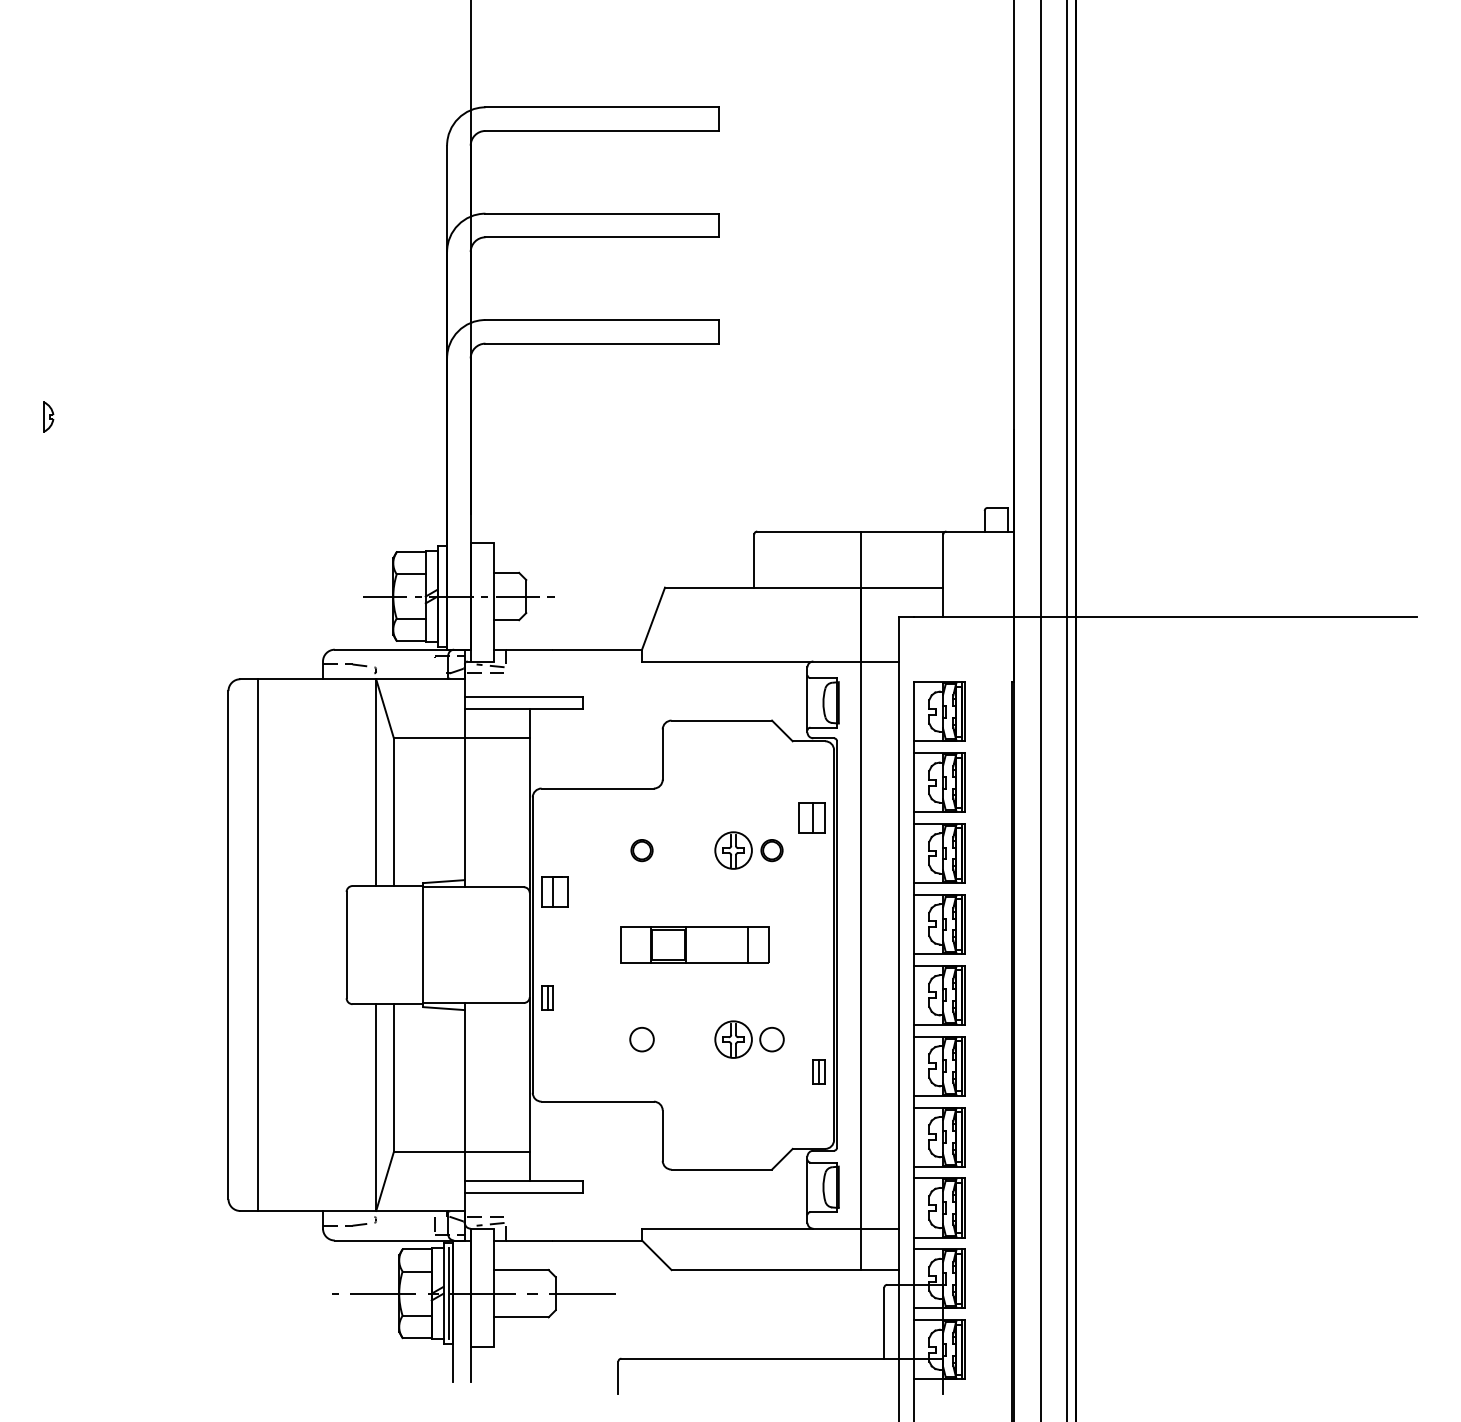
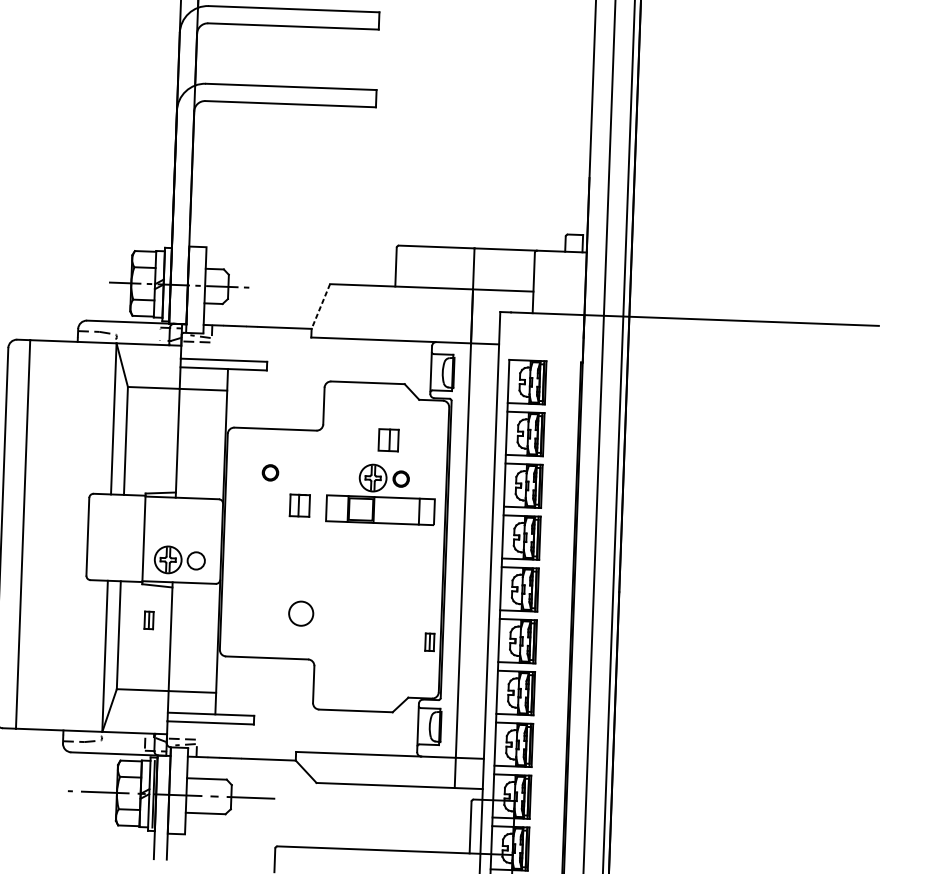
line: (653, 619) -> (320, 307), solid -> dashed
part: (811, 817) -> (388, 439), moved
part: (641, 850) -> (270, 472), moved
part: (554, 891) -> (299, 505), moved
part: (694, 944) -> (379, 509), moved
part: (547, 997) -> (149, 619), moved
circle: (641, 1039) -> (300, 613), size x1.4
part: (749, 1039) -> (179, 560), moved

